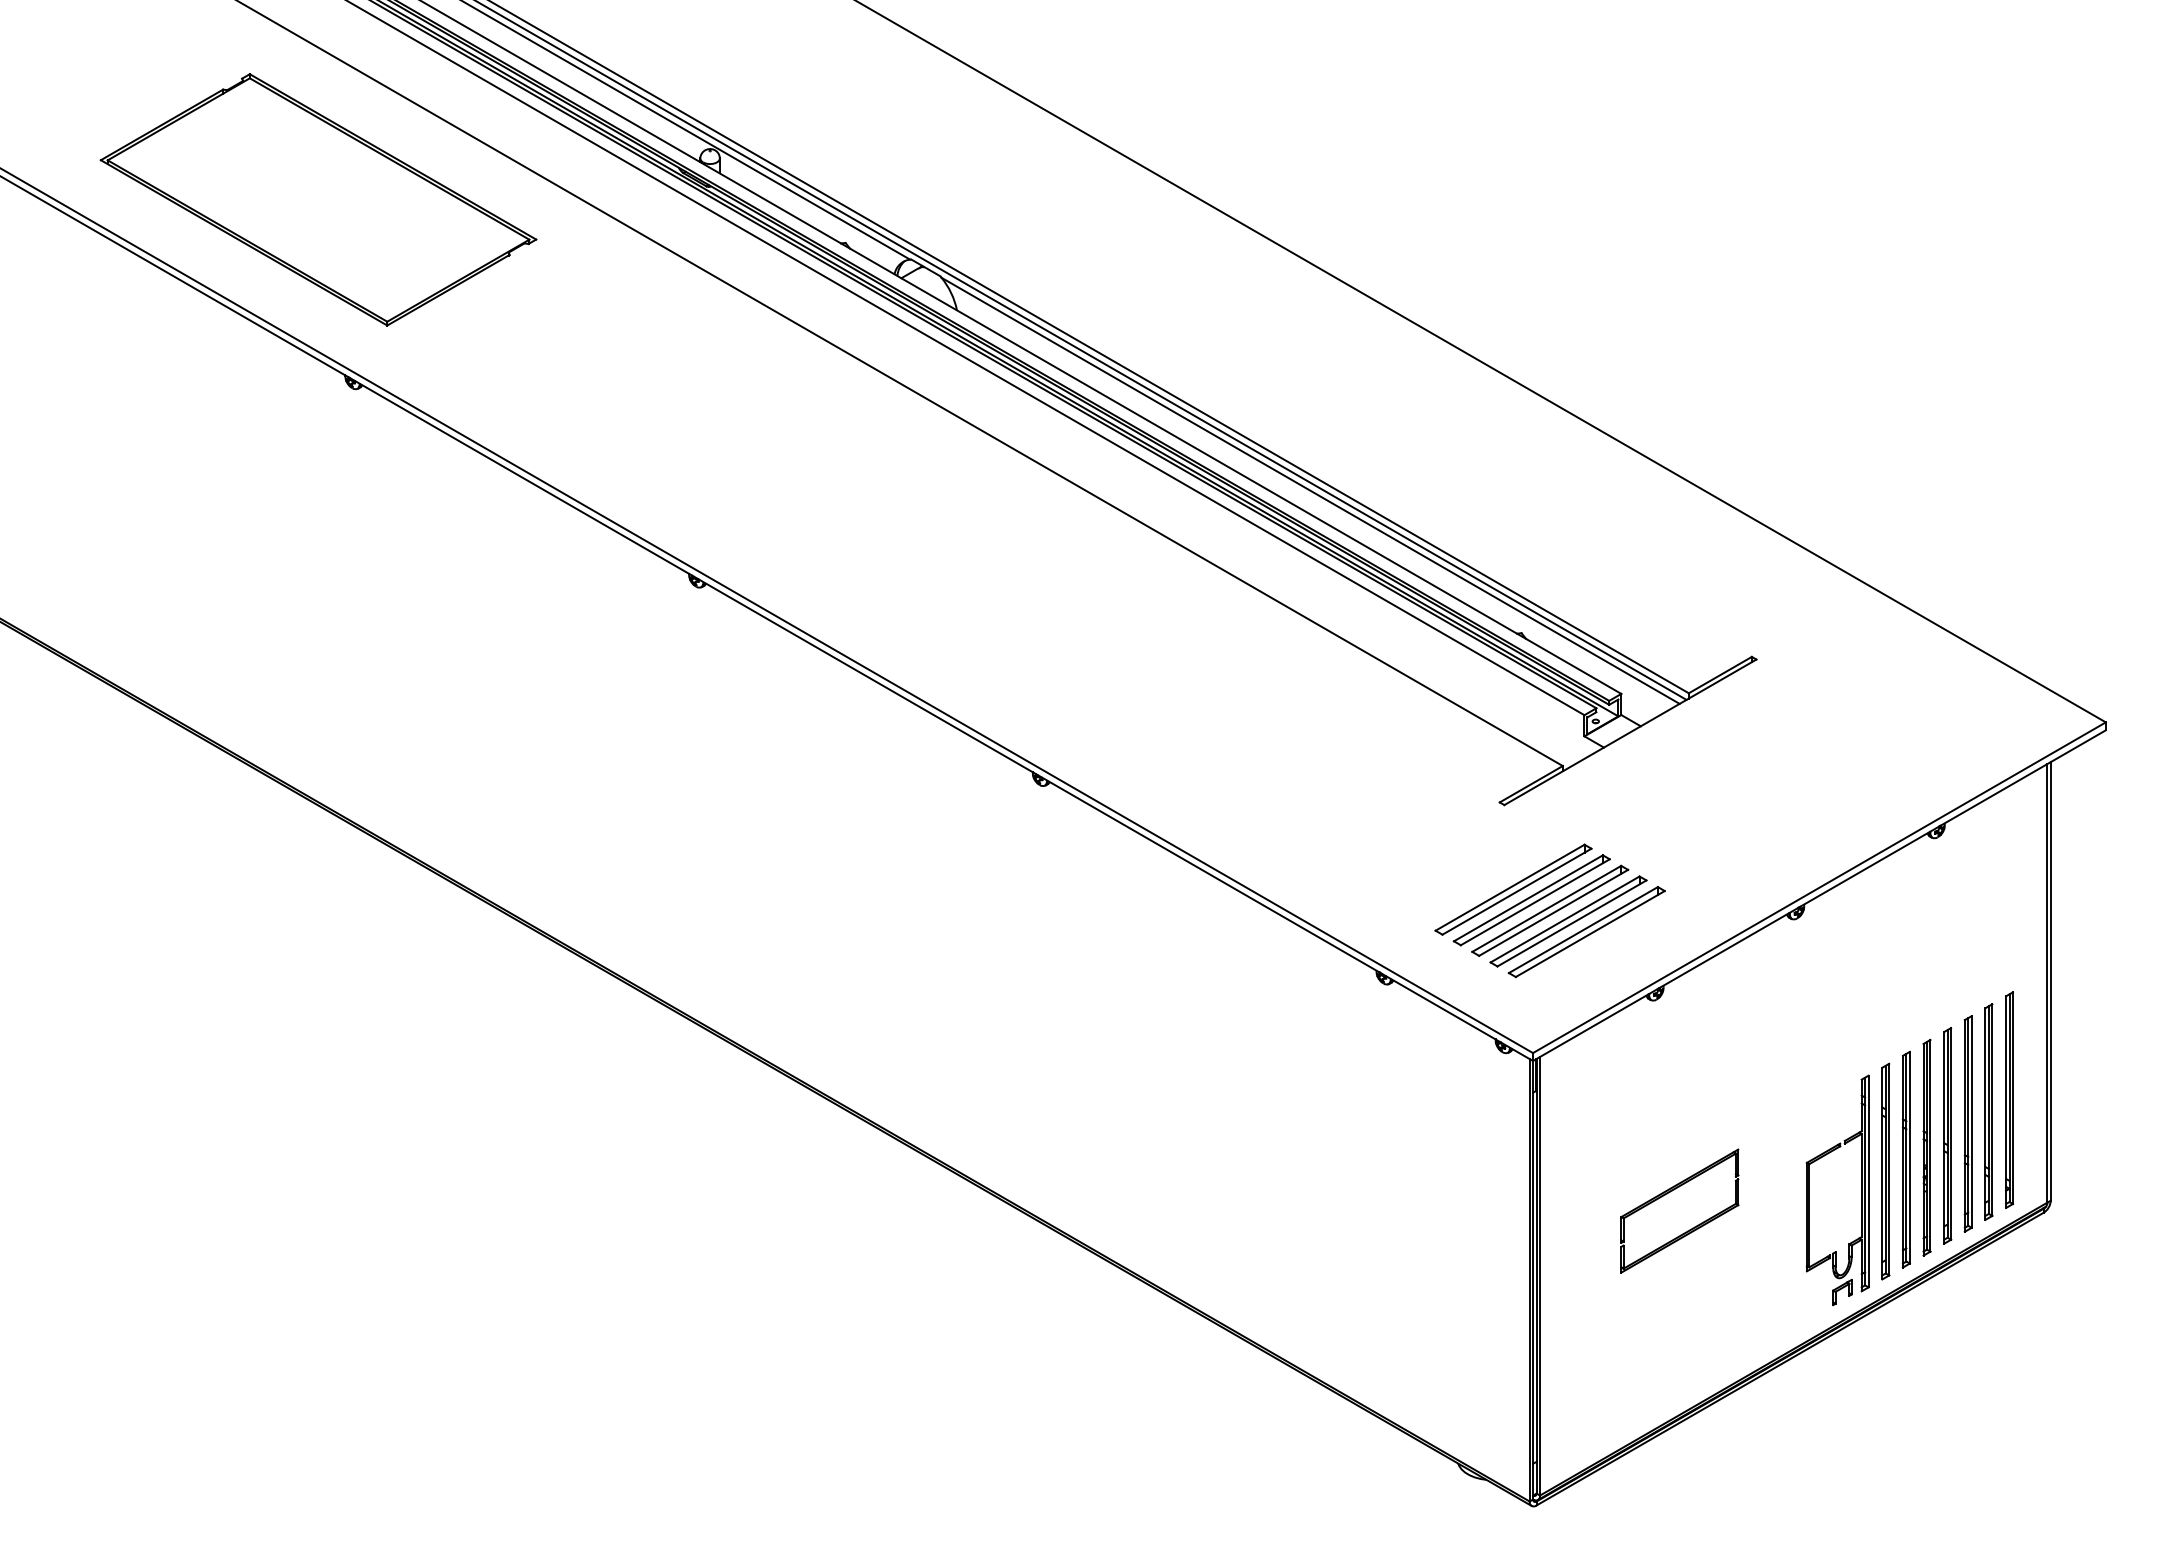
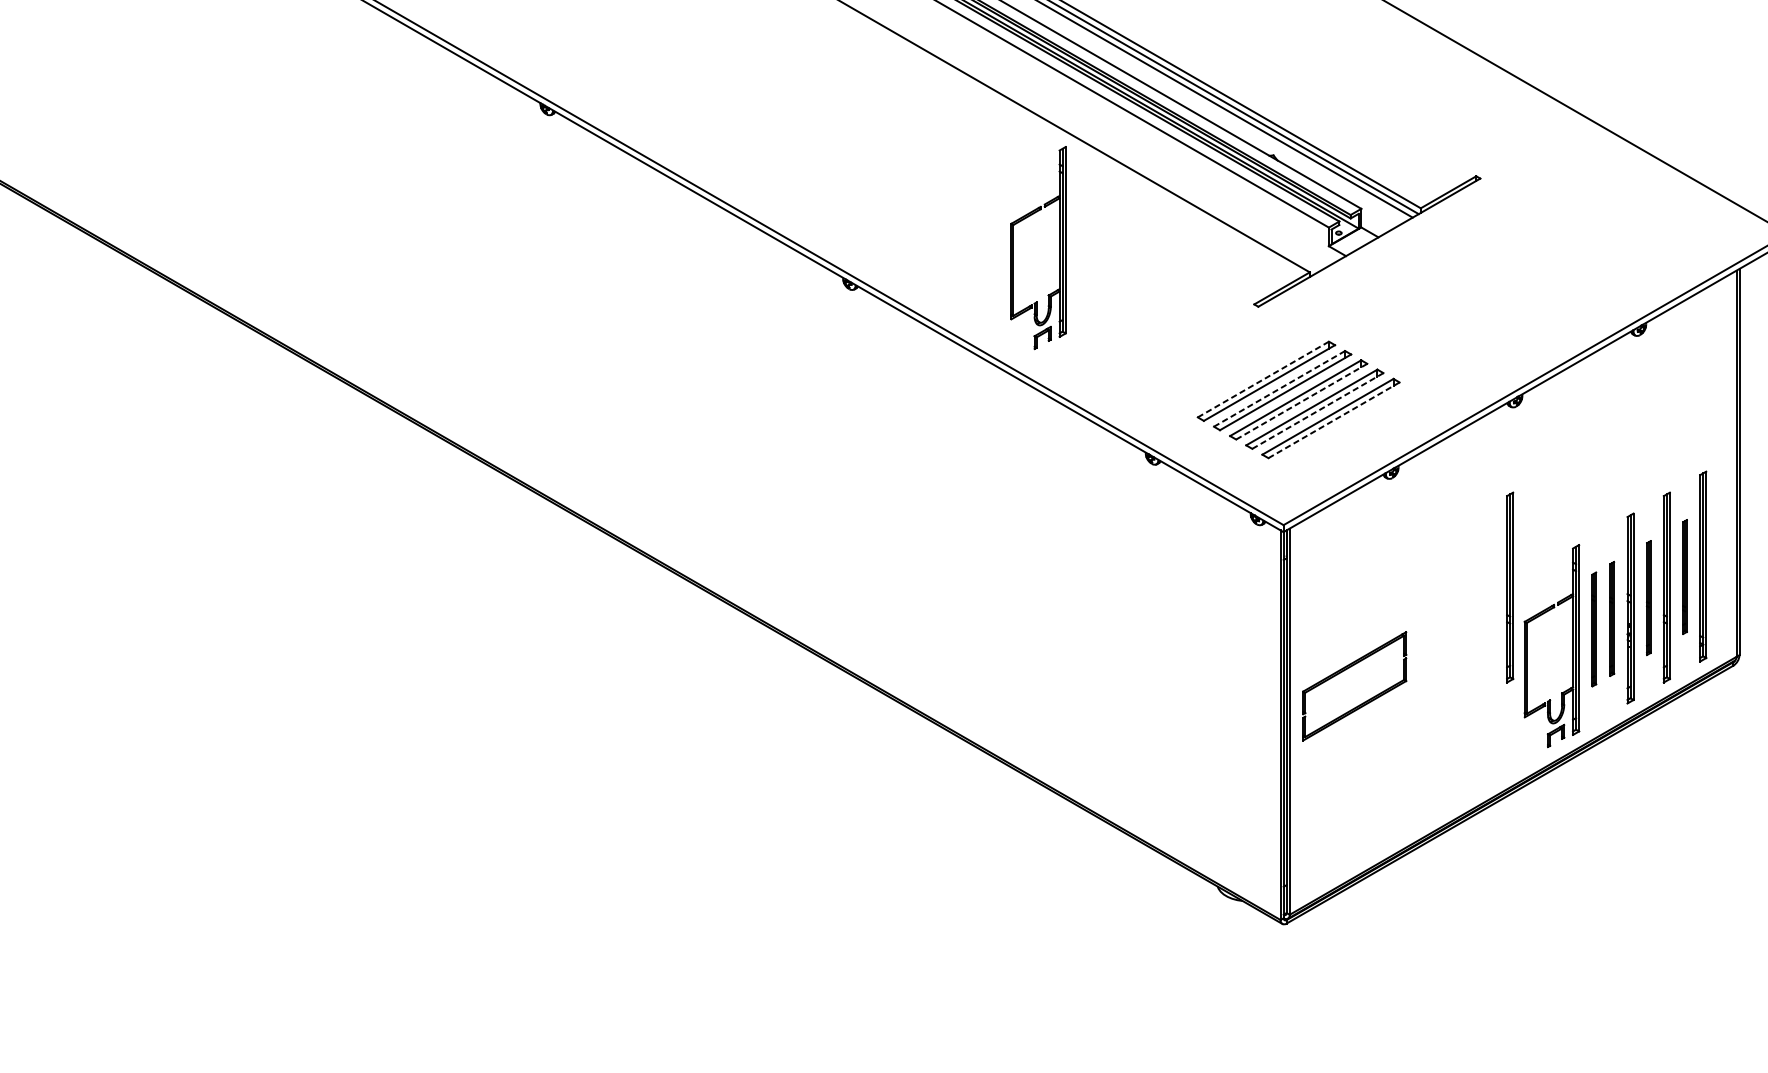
part: (1278, 738) -> (1059, 248), added
line: (1510, 887) -> (1263, 379), solid -> dashed
line: (1528, 898) -> (1279, 389), solid -> dashed
line: (1553, 912) -> (1301, 401), solid -> dashed
line: (1572, 923) -> (1318, 411), solid -> dashed
line: (1590, 934) -> (1334, 420), solid -> dashed
part: (1988, 1111) -> (1684, 576), size x0.6
part: (1789, 1123) -> (1509, 587), added
part: (1947, 1135) -> (1648, 597), size x0.6
part: (1905, 1159) -> (1611, 618), size x0.6
part: (1885, 1171) -> (1593, 629), size x0.6
part: (1679, 1210) -> (1354, 685), moved

